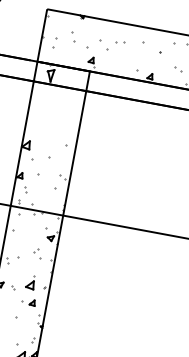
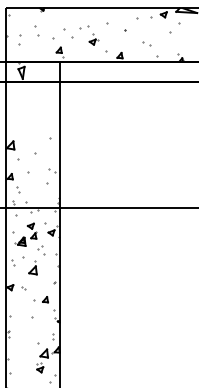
part: (127, 55) -> (93, 39), added
part: (24, 235) -> (25, 234), added
part: (30, 281) -> (32, 267), moved

